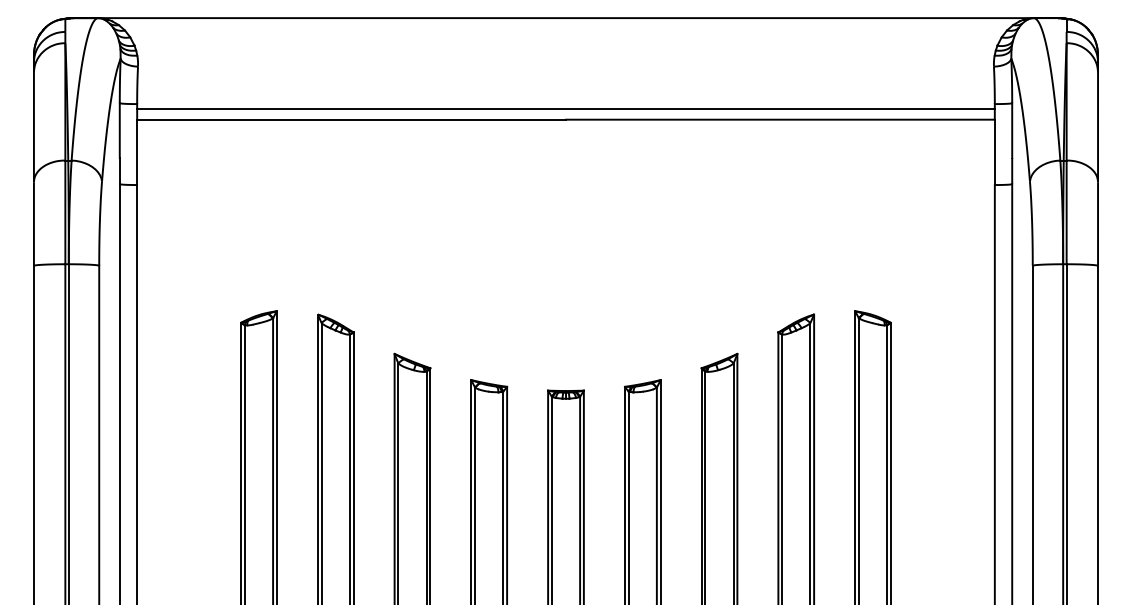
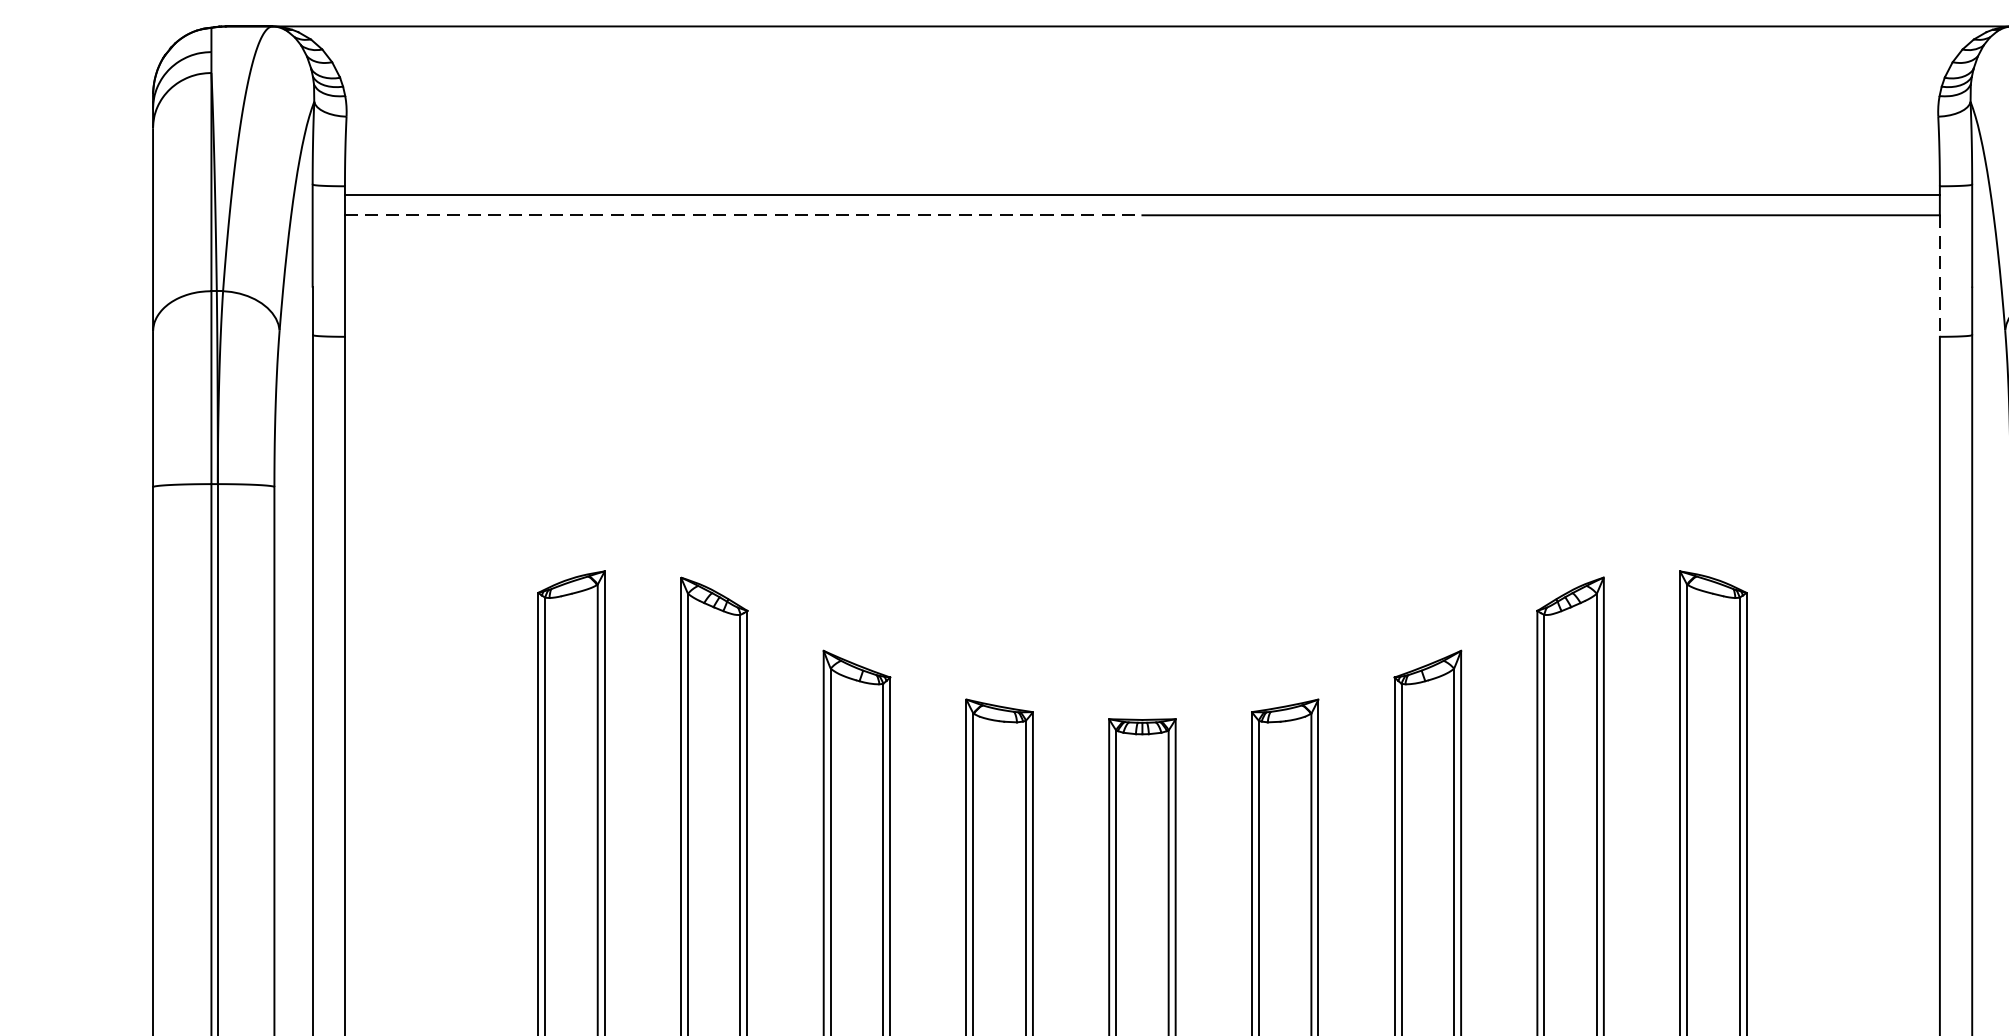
line: (352, 119) -> (745, 214), solid -> dashed
line: (994, 152) -> (1939, 276), solid -> dashed

